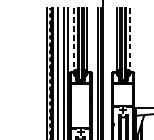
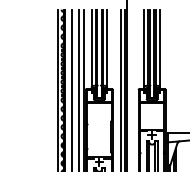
line: (74, 39) -> (91, 48), dashed -> solid
line: (130, 39) -> (160, 48), dashed -> solid

